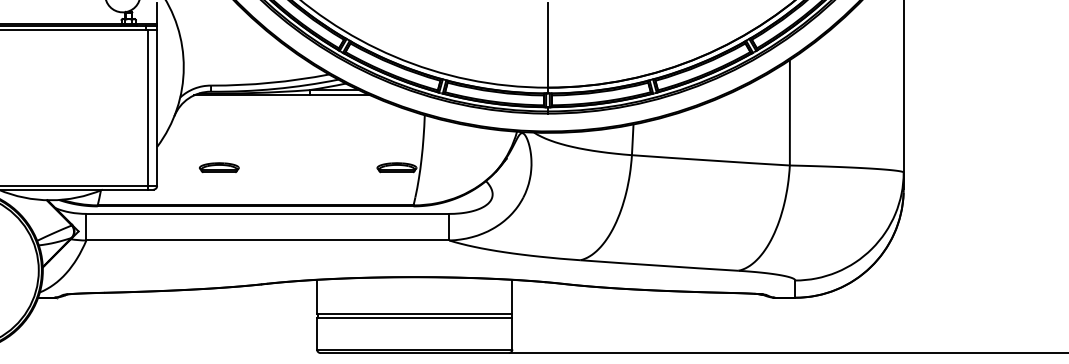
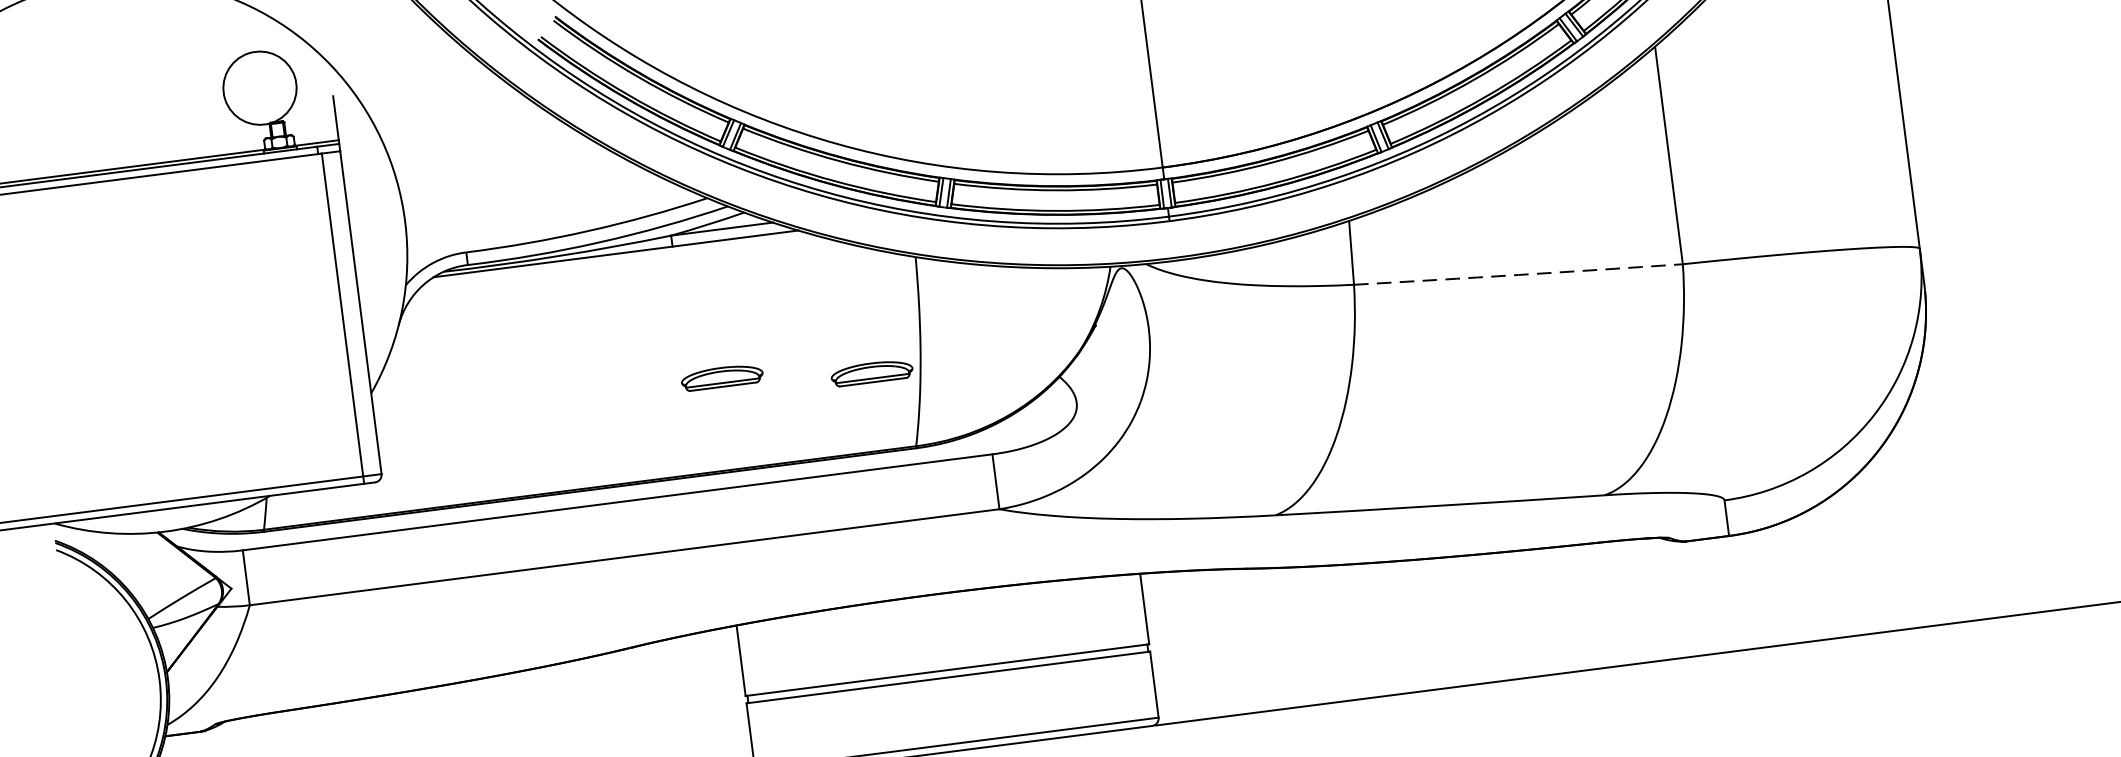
arc: (710, 160) -> (1517, 274), solid -> dashed
part: (219, 167) -> (722, 376), moved

